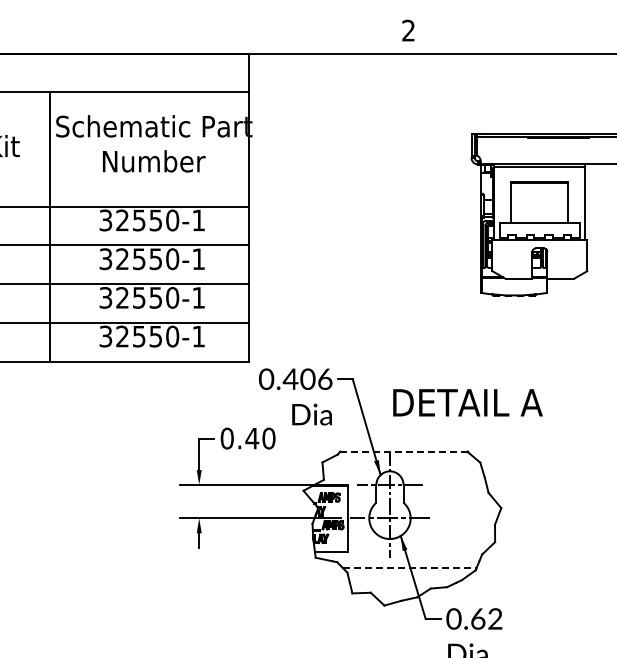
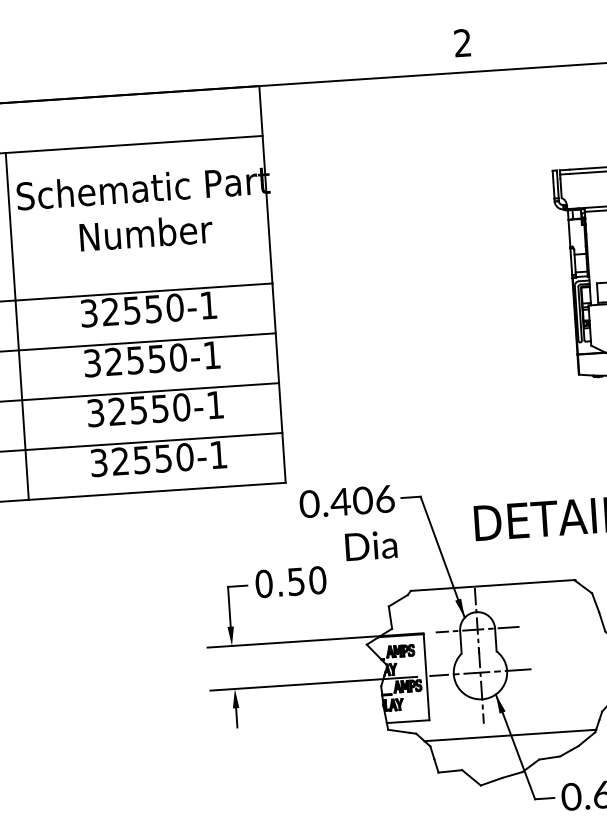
text: (252, 438) -> (296, 581), 0.40 -> 0.50
line: (404, 451) -> (493, 585), dashed -> solid
line: (409, 568) -> (509, 735), dashed -> solid

